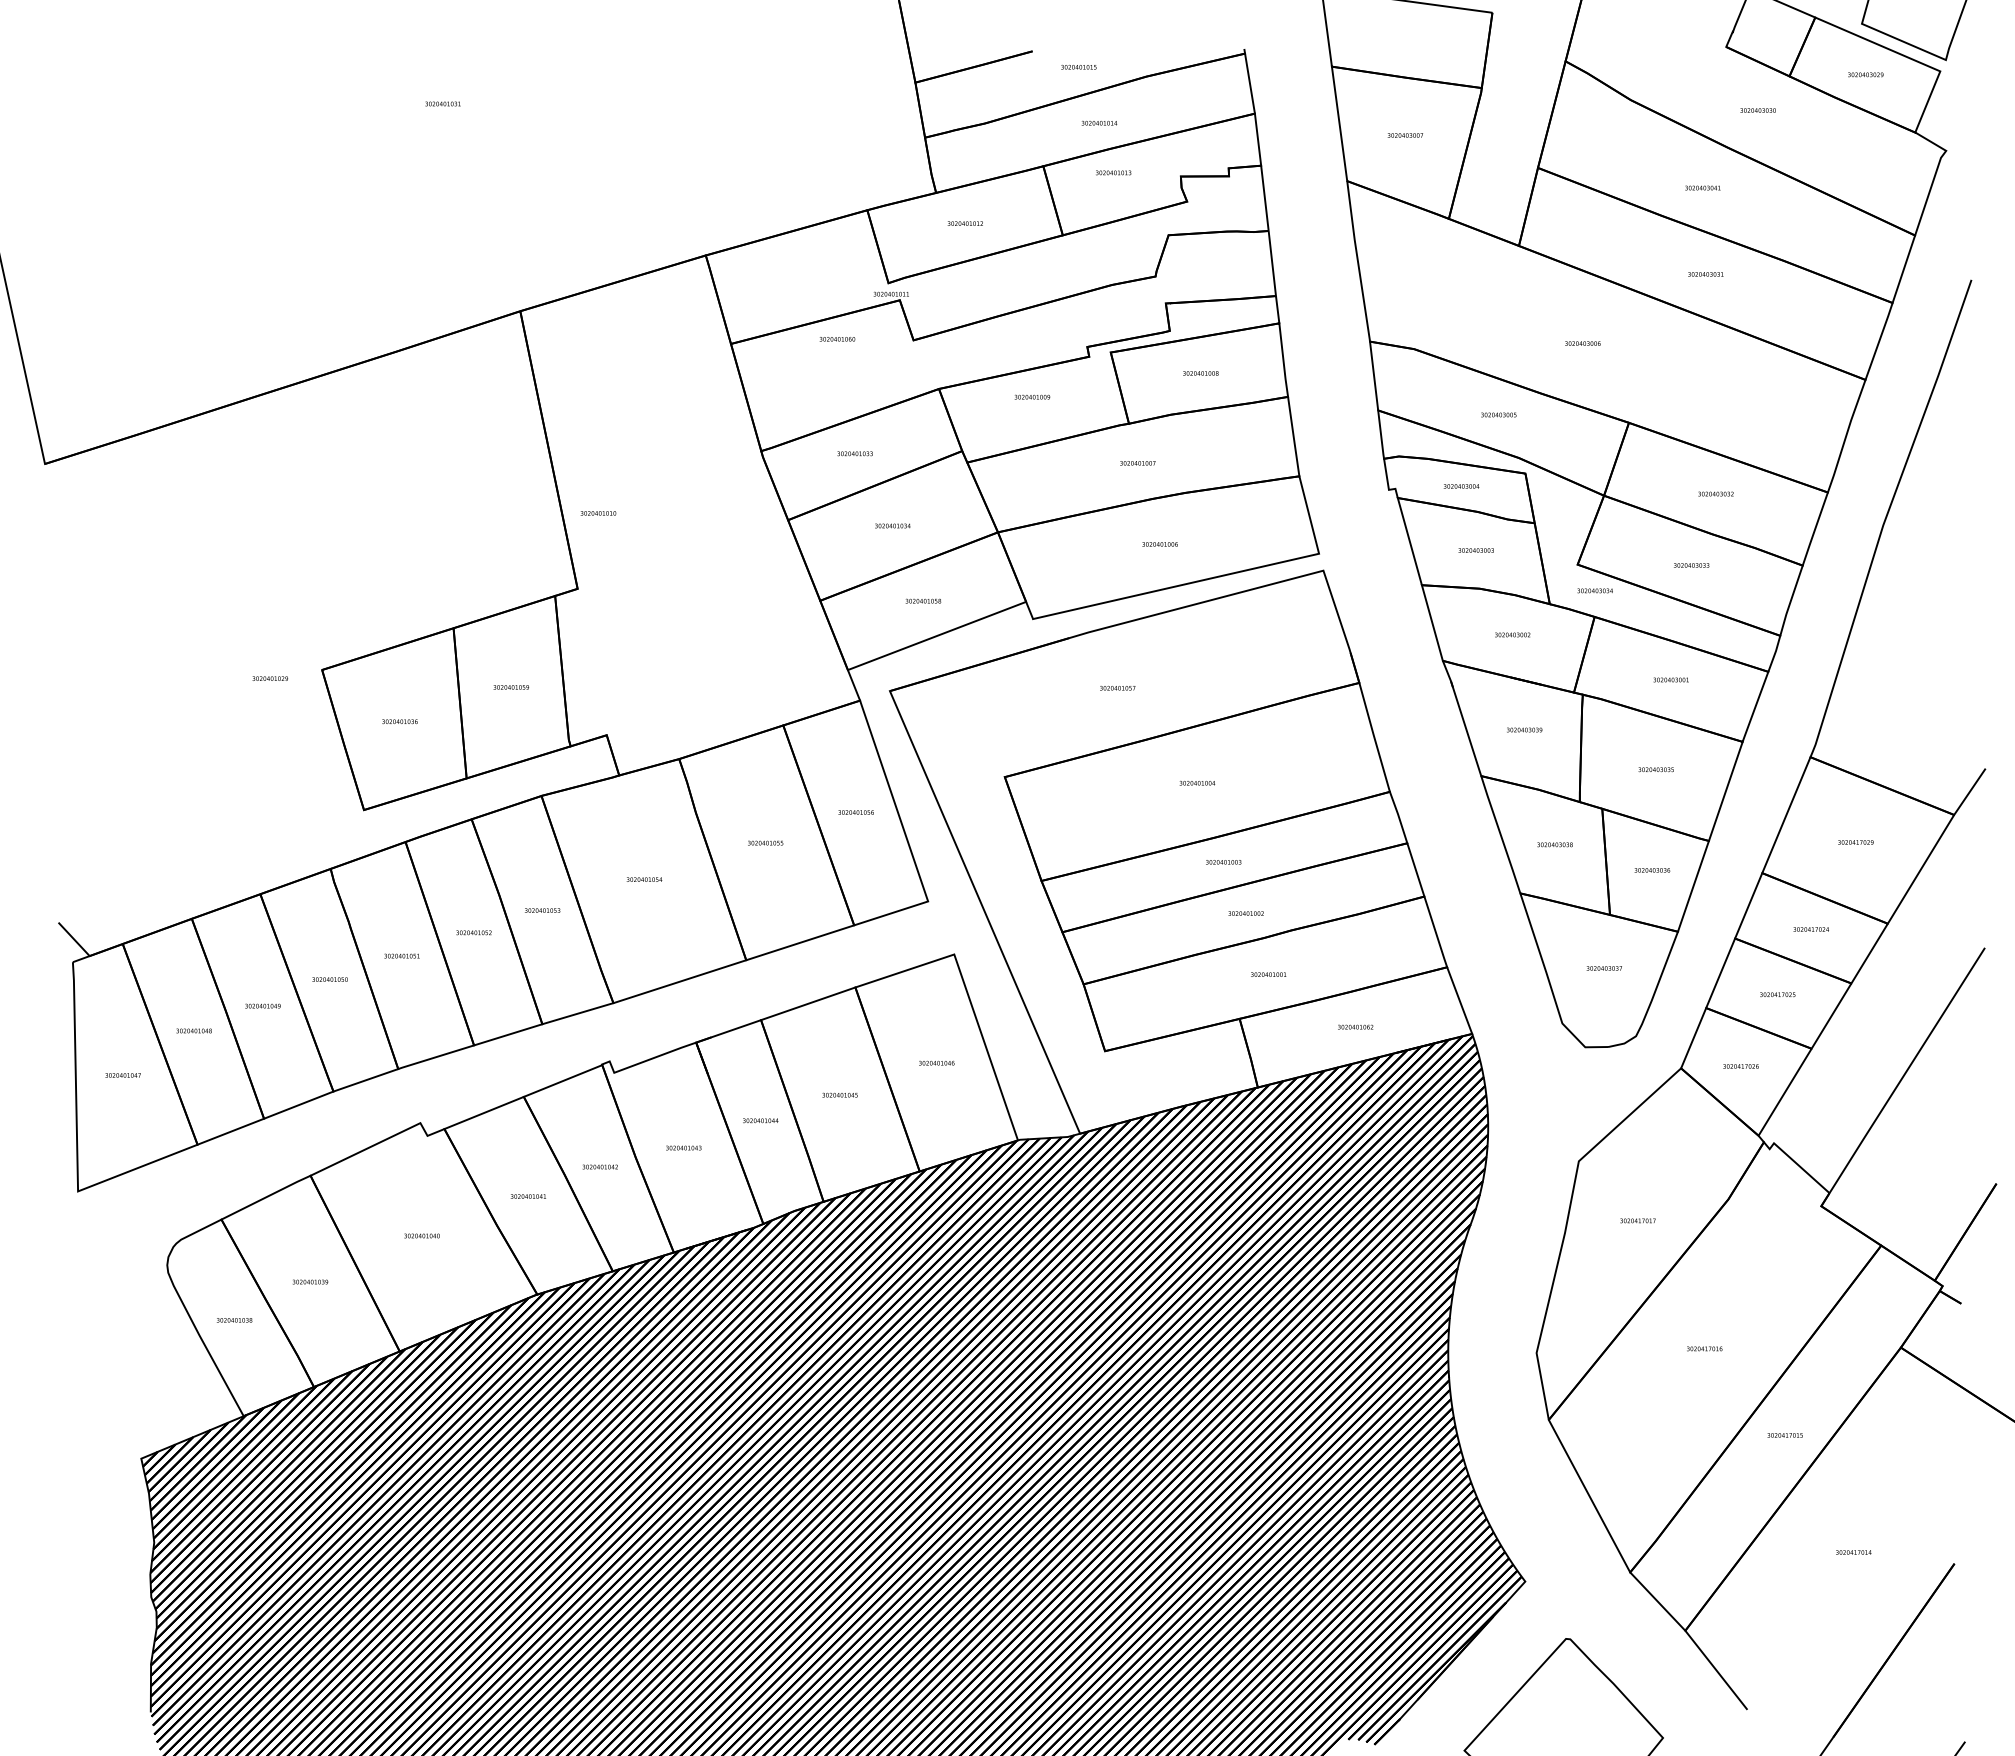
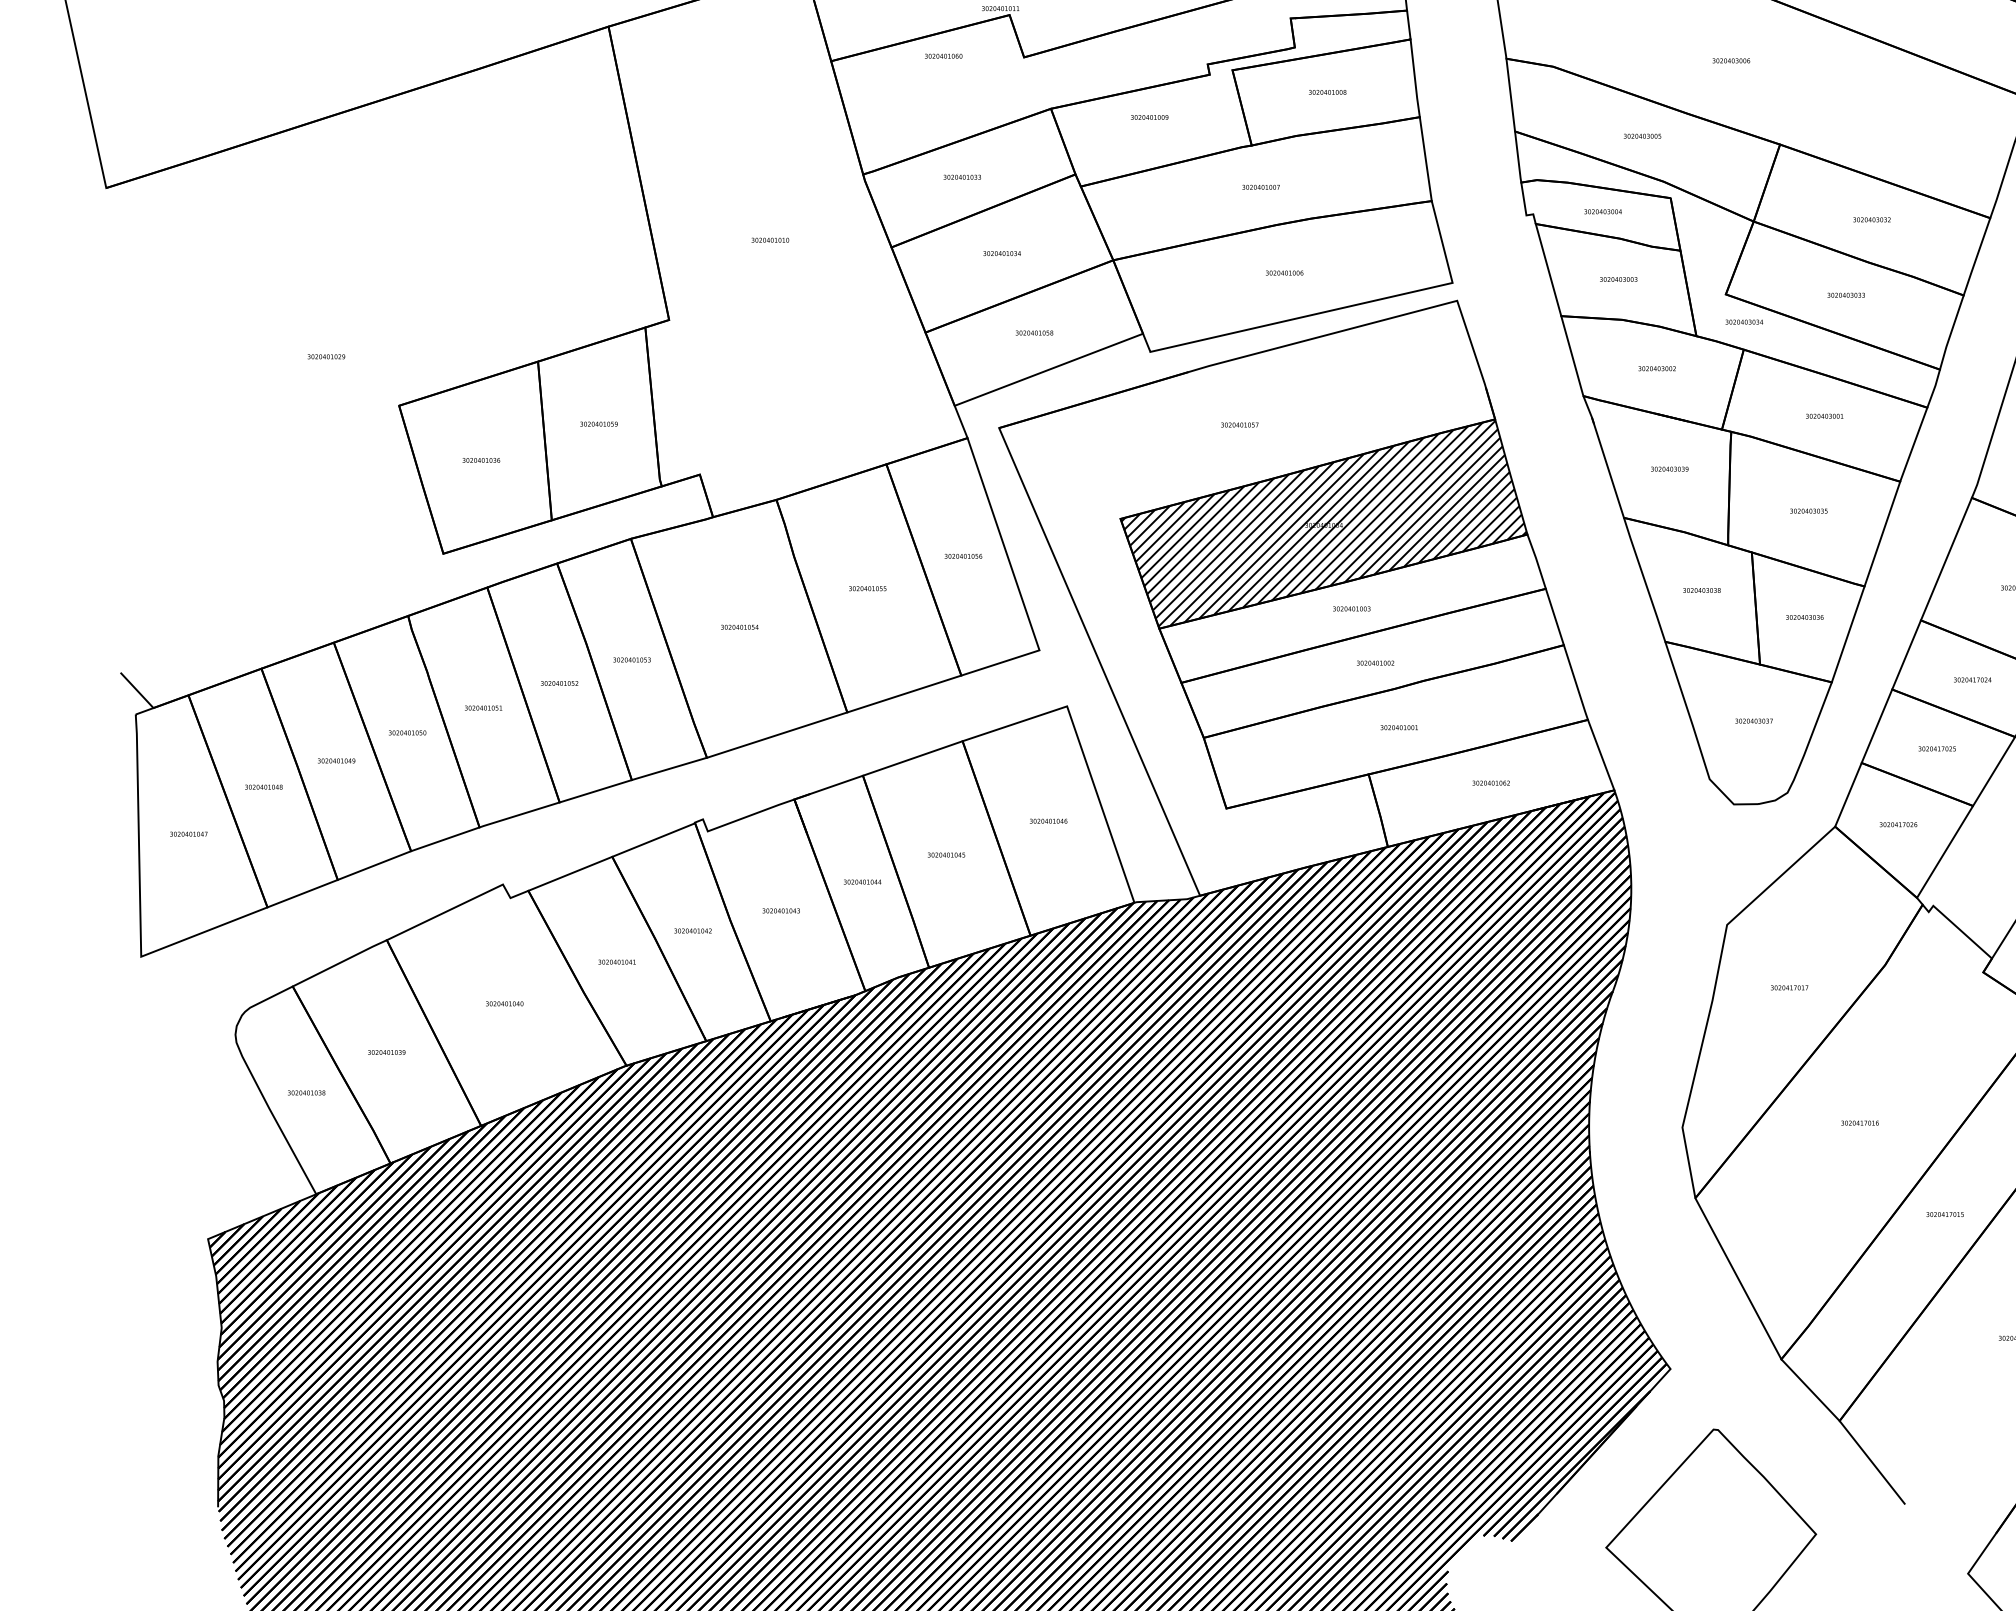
text: (598, 513) -> (770, 240), moved
text: (270, 678) -> (326, 356), moved
hatch: (1197, 781) -> (1324, 523), added

